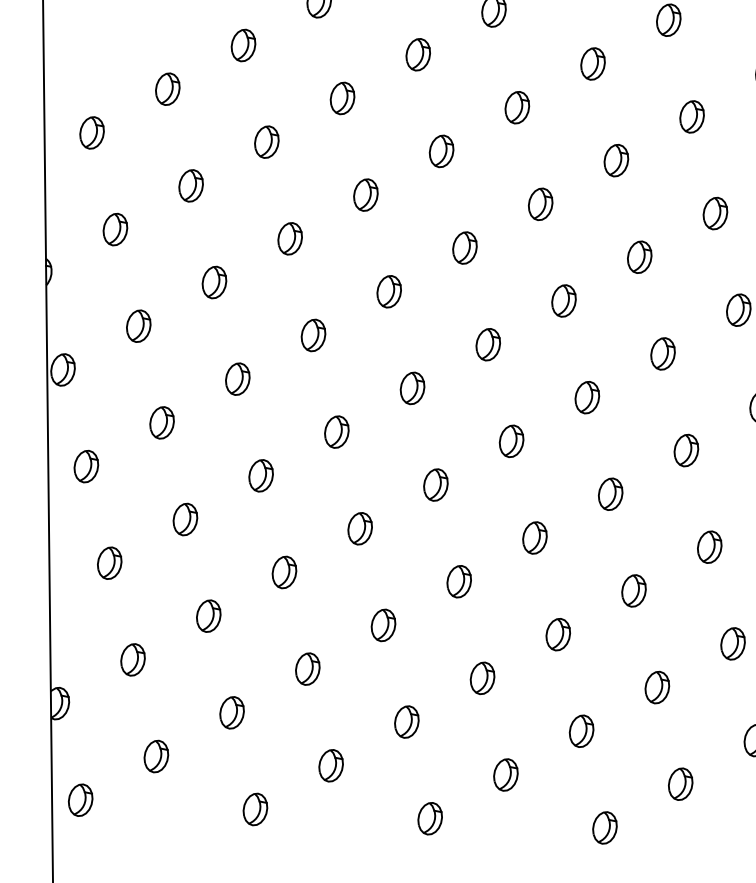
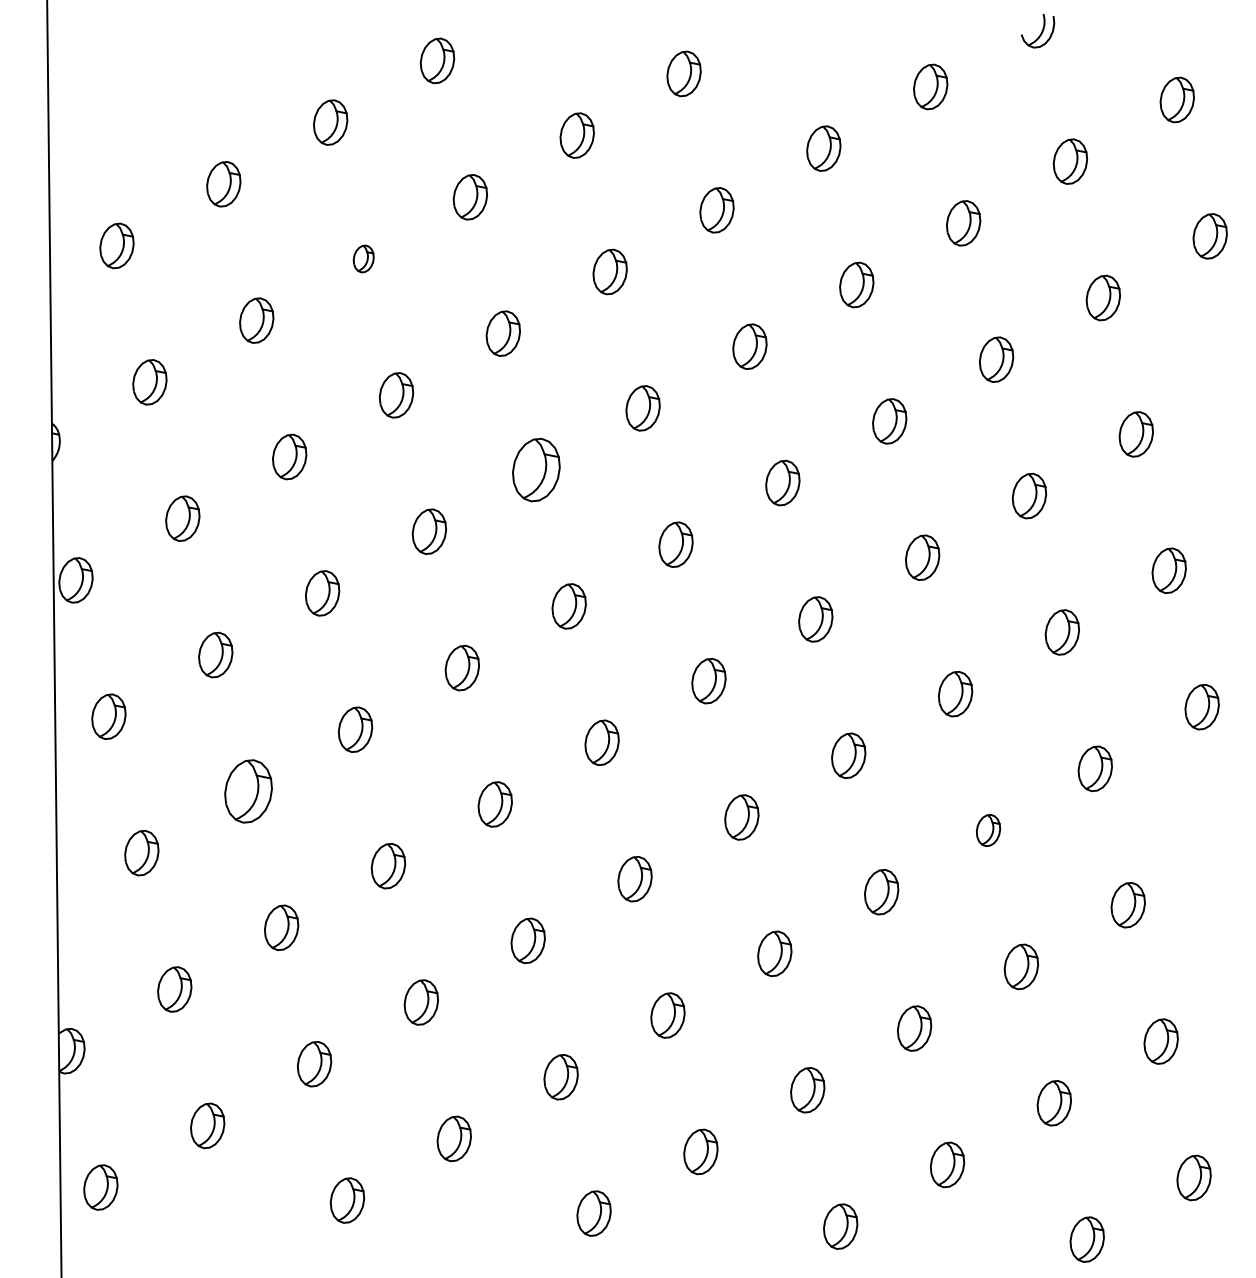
part: (266, 141) -> (363, 258), size x0.6
part: (388, 291) -> (535, 469), size x1.4
part: (185, 519) -> (248, 791), size x1.4
part: (709, 547) -> (988, 830), size x0.7

